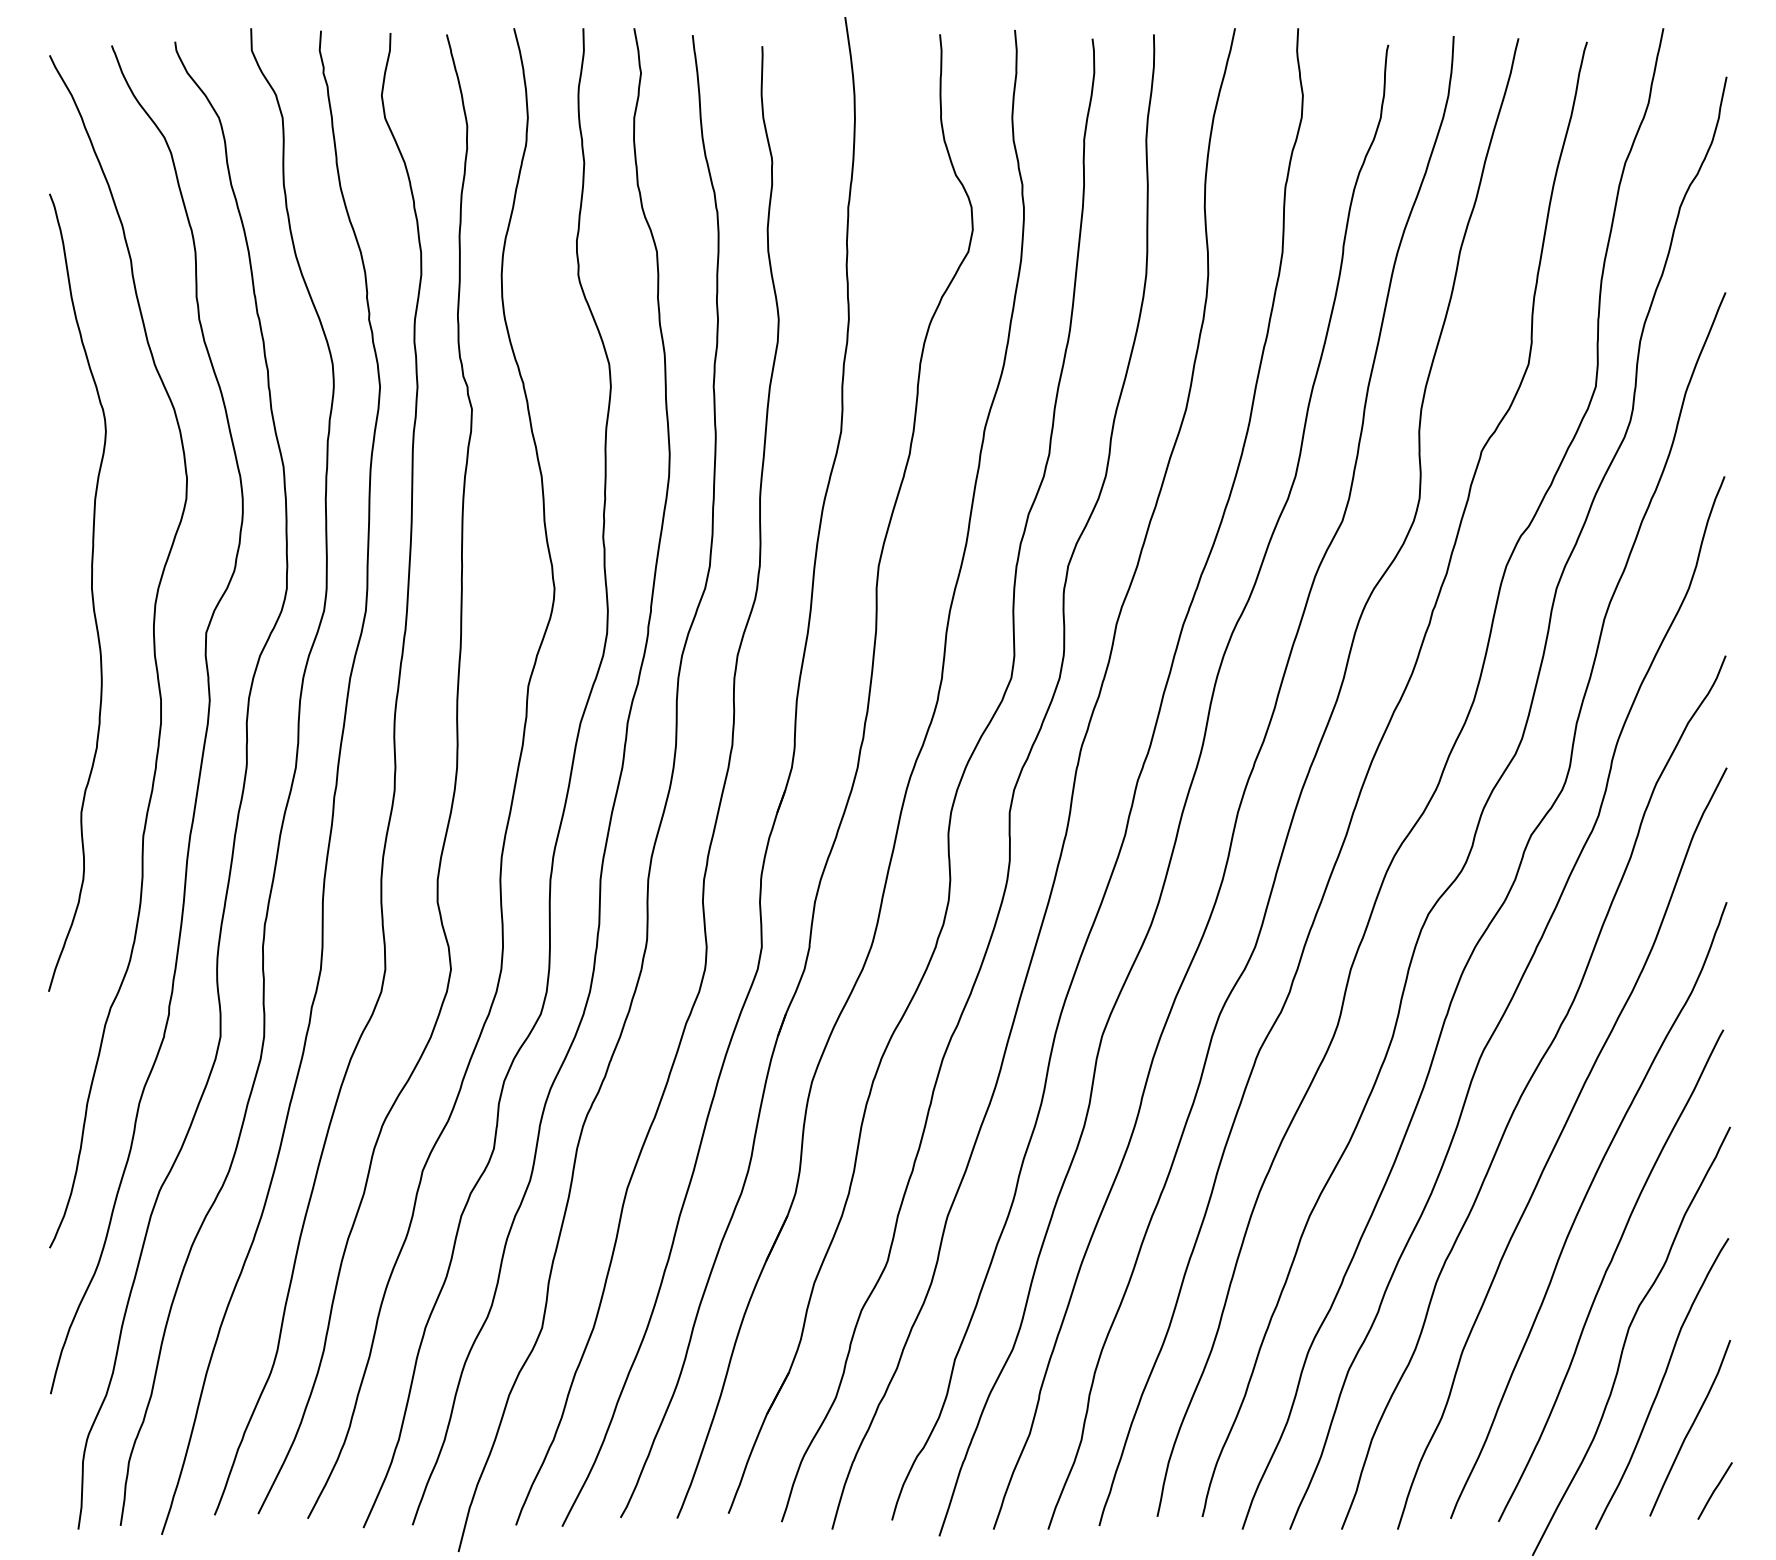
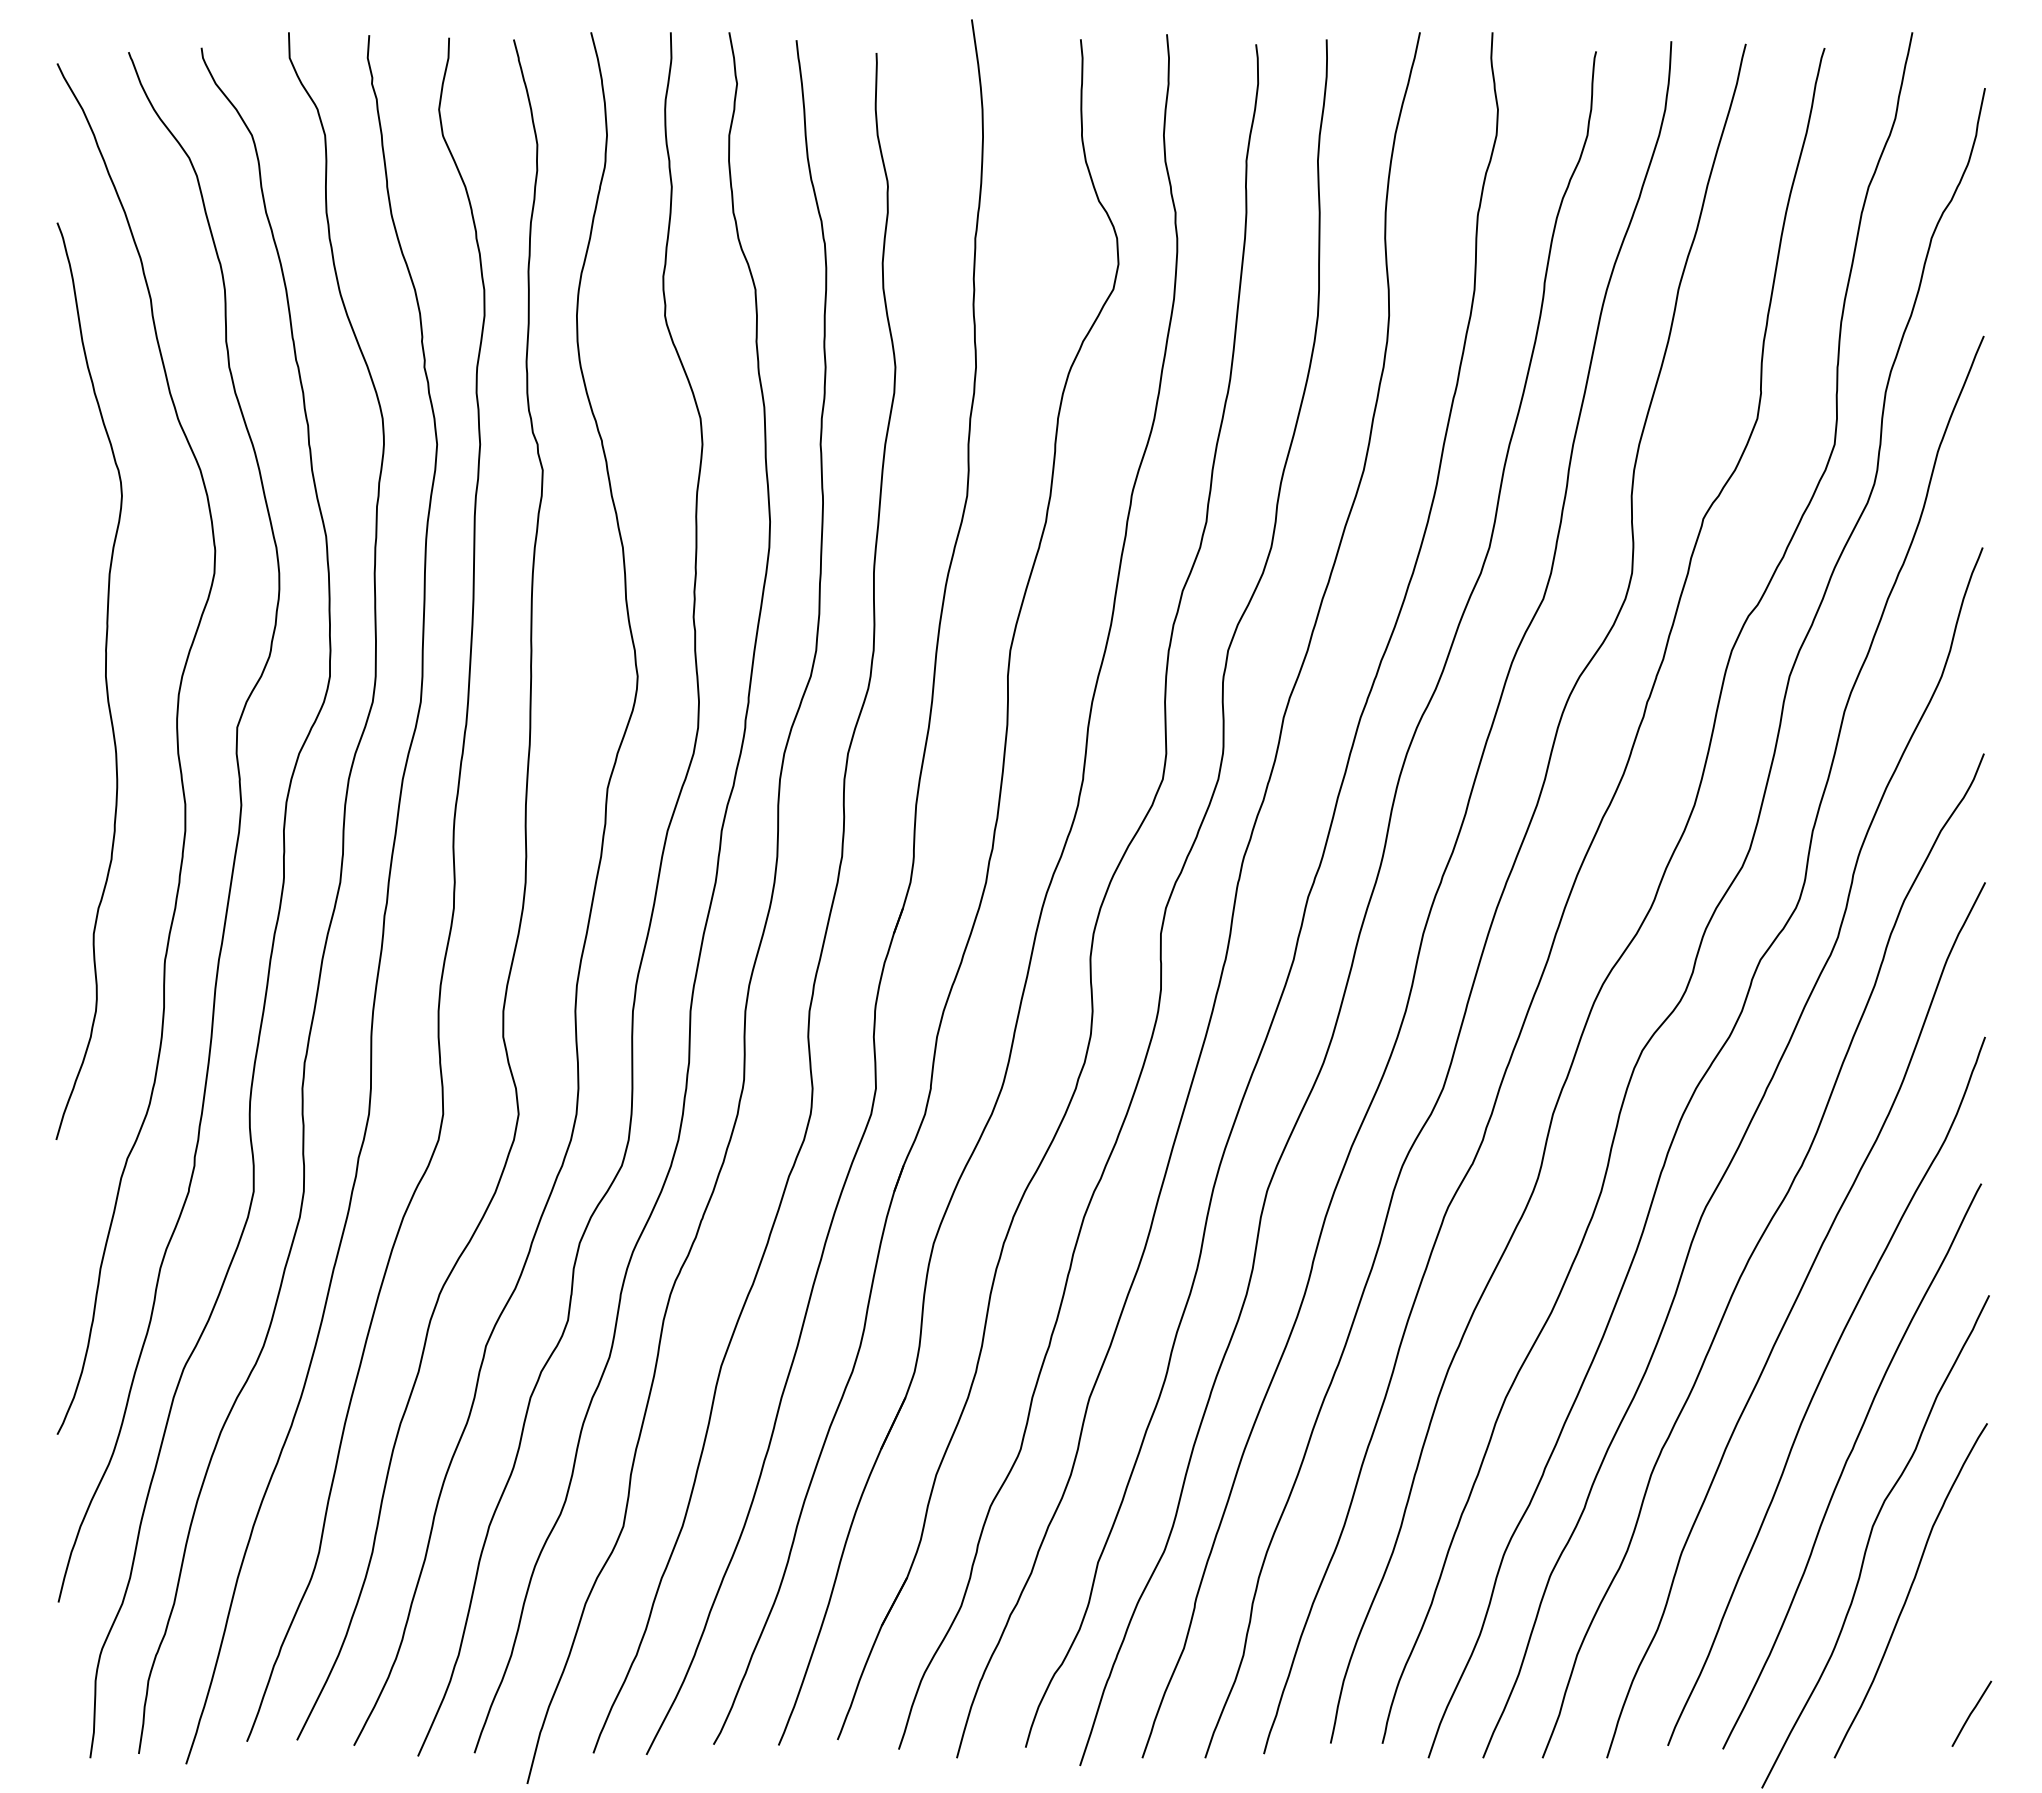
curve: (1689, 1428) -> (1942, 1641), removed

